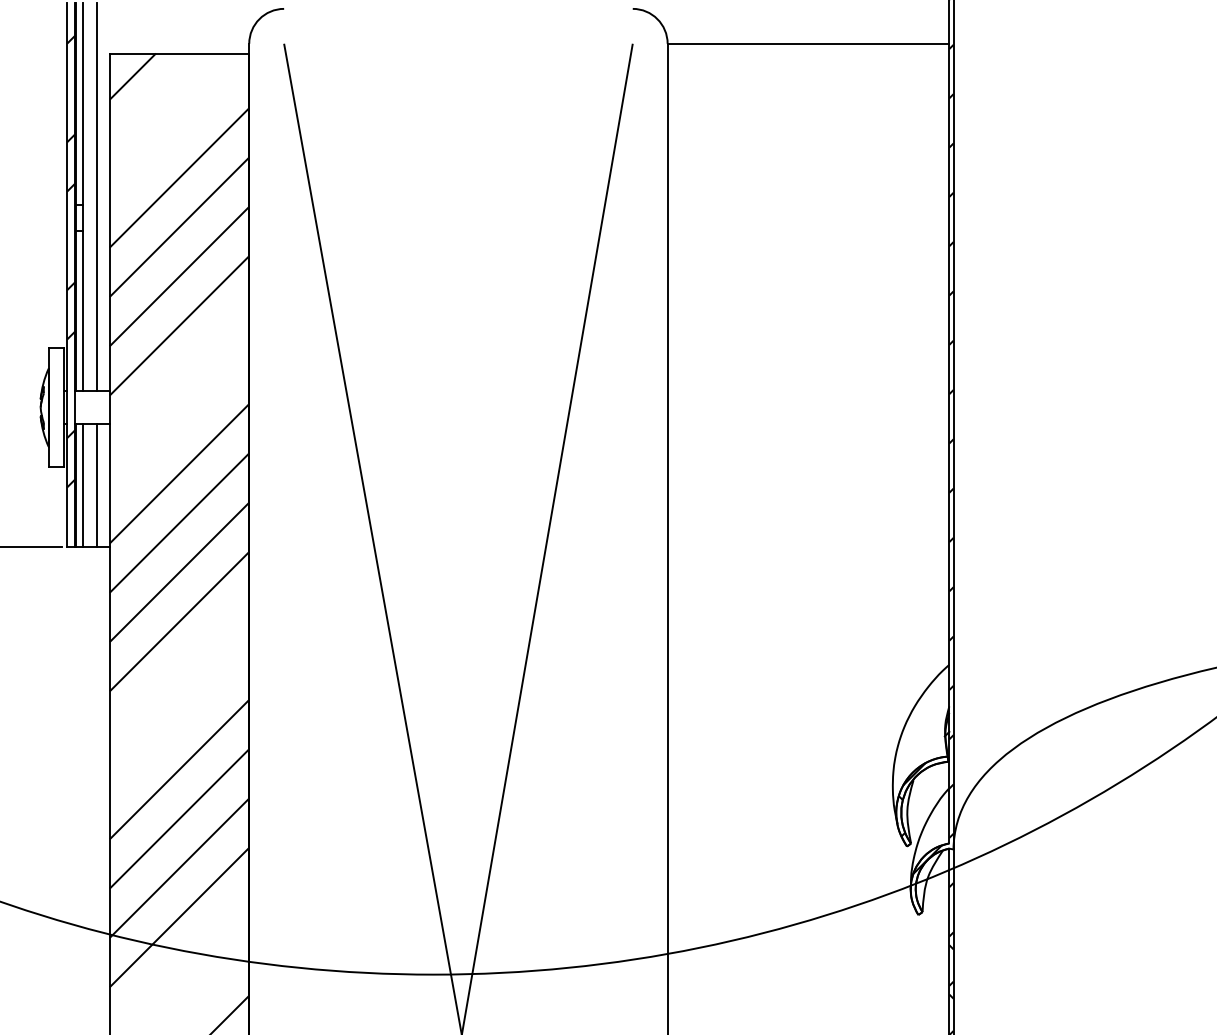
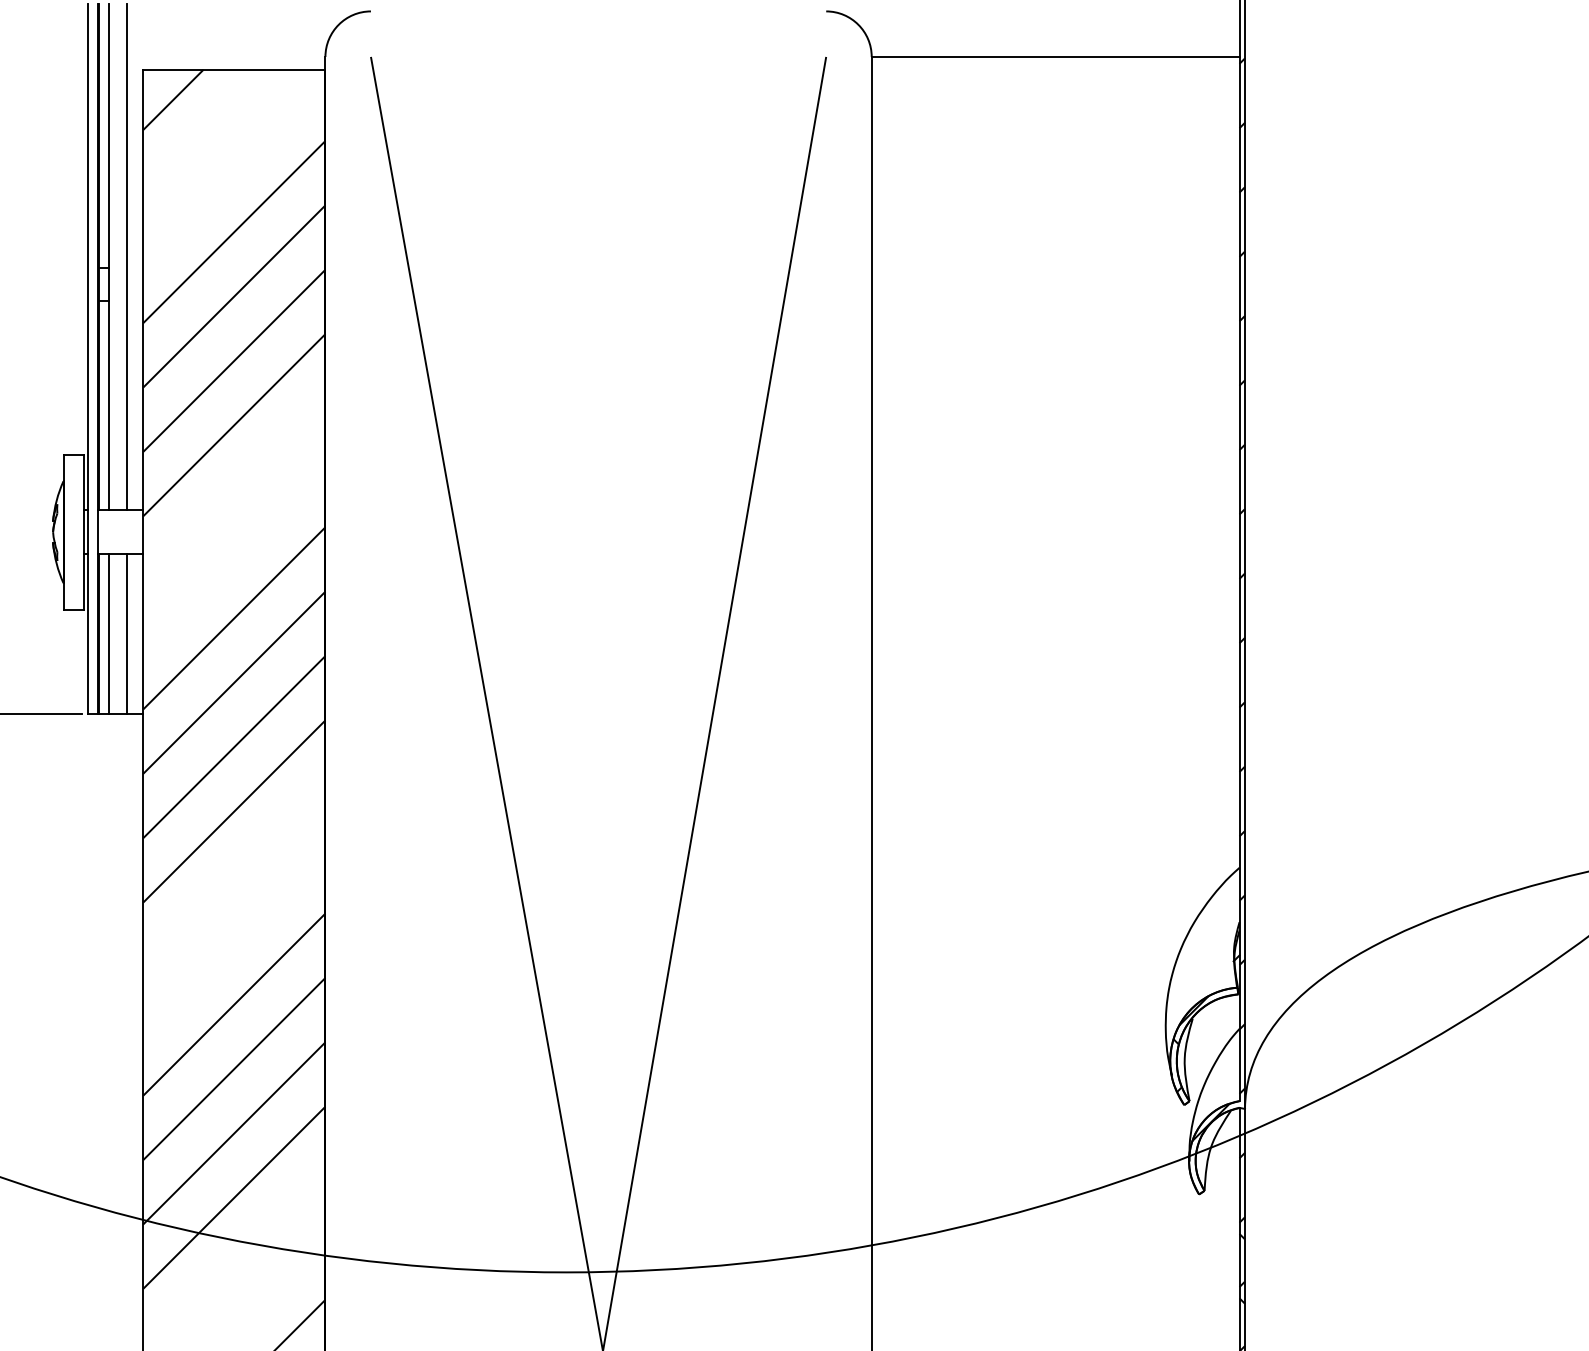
hatch: (71, 261) -> (93, 341), removed

